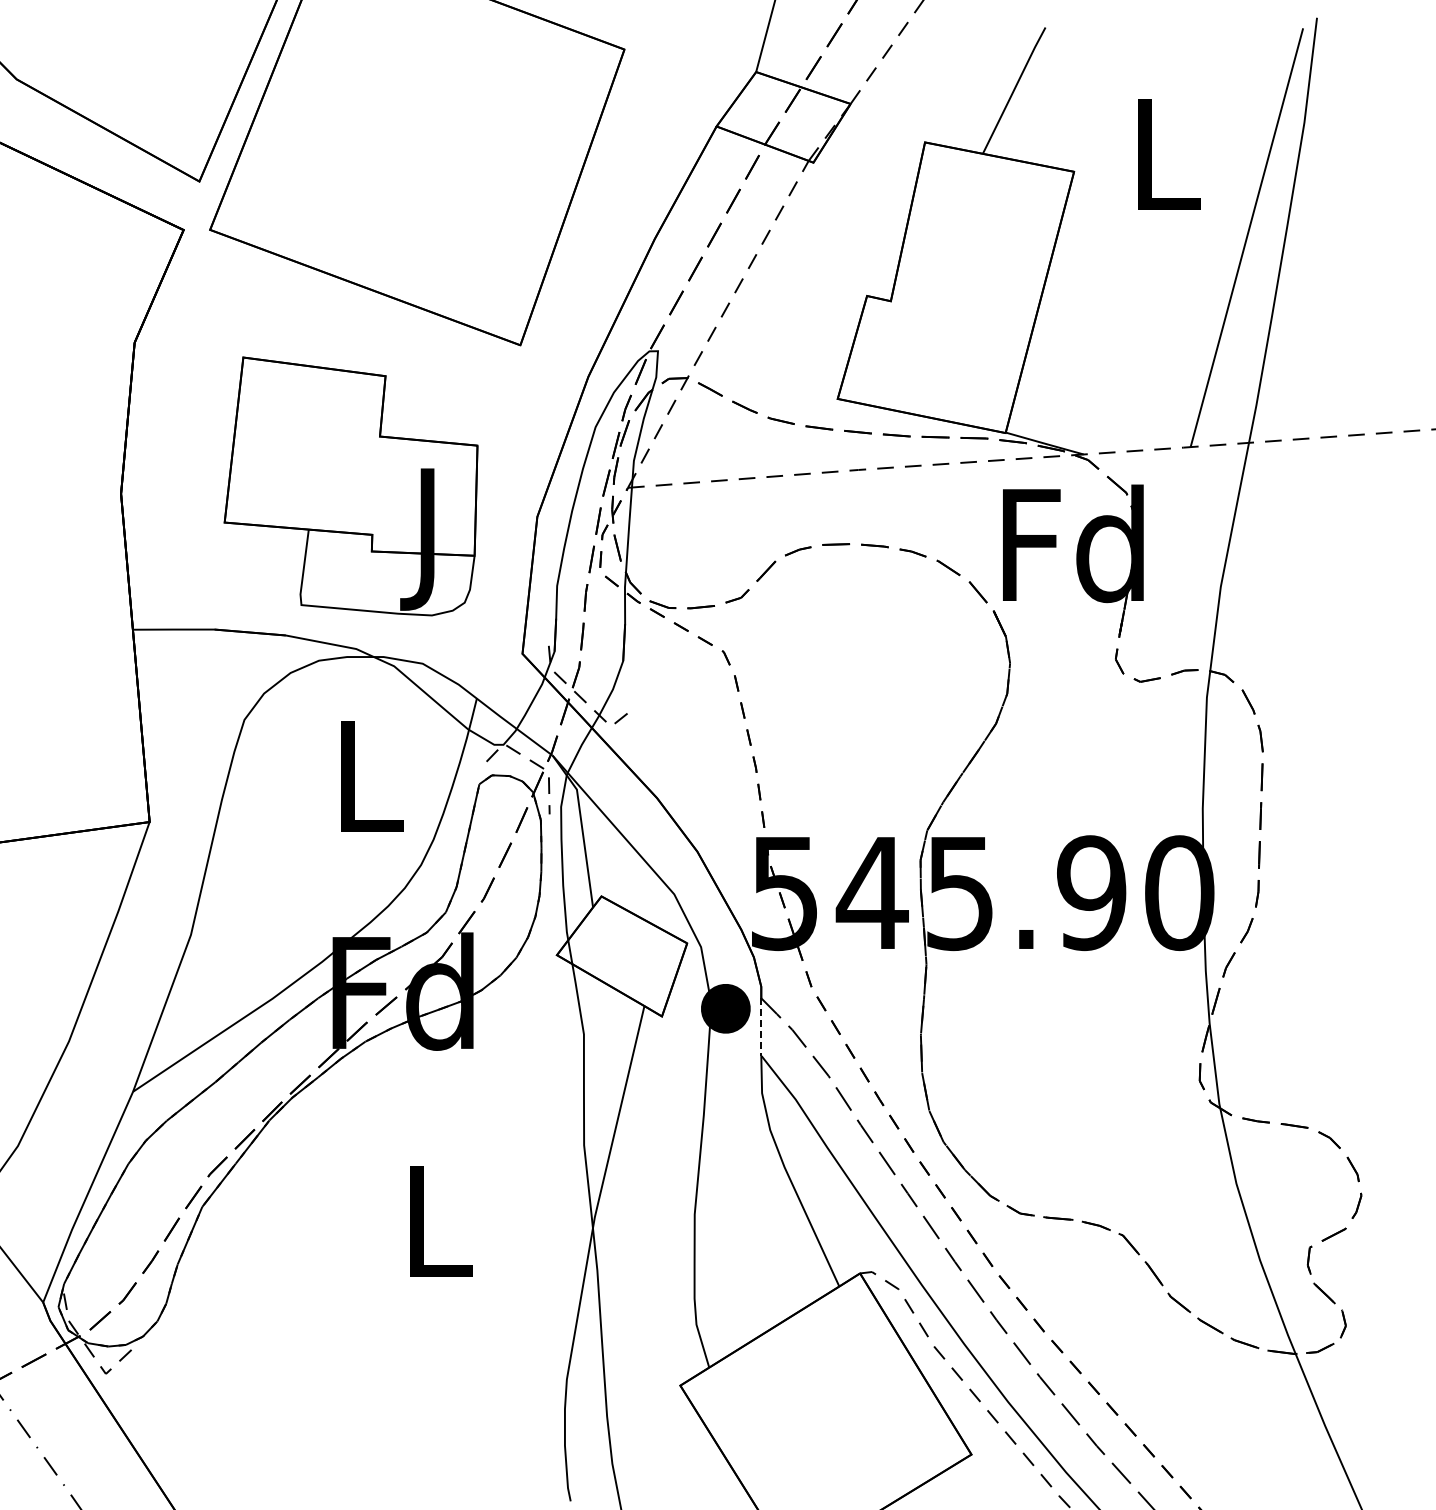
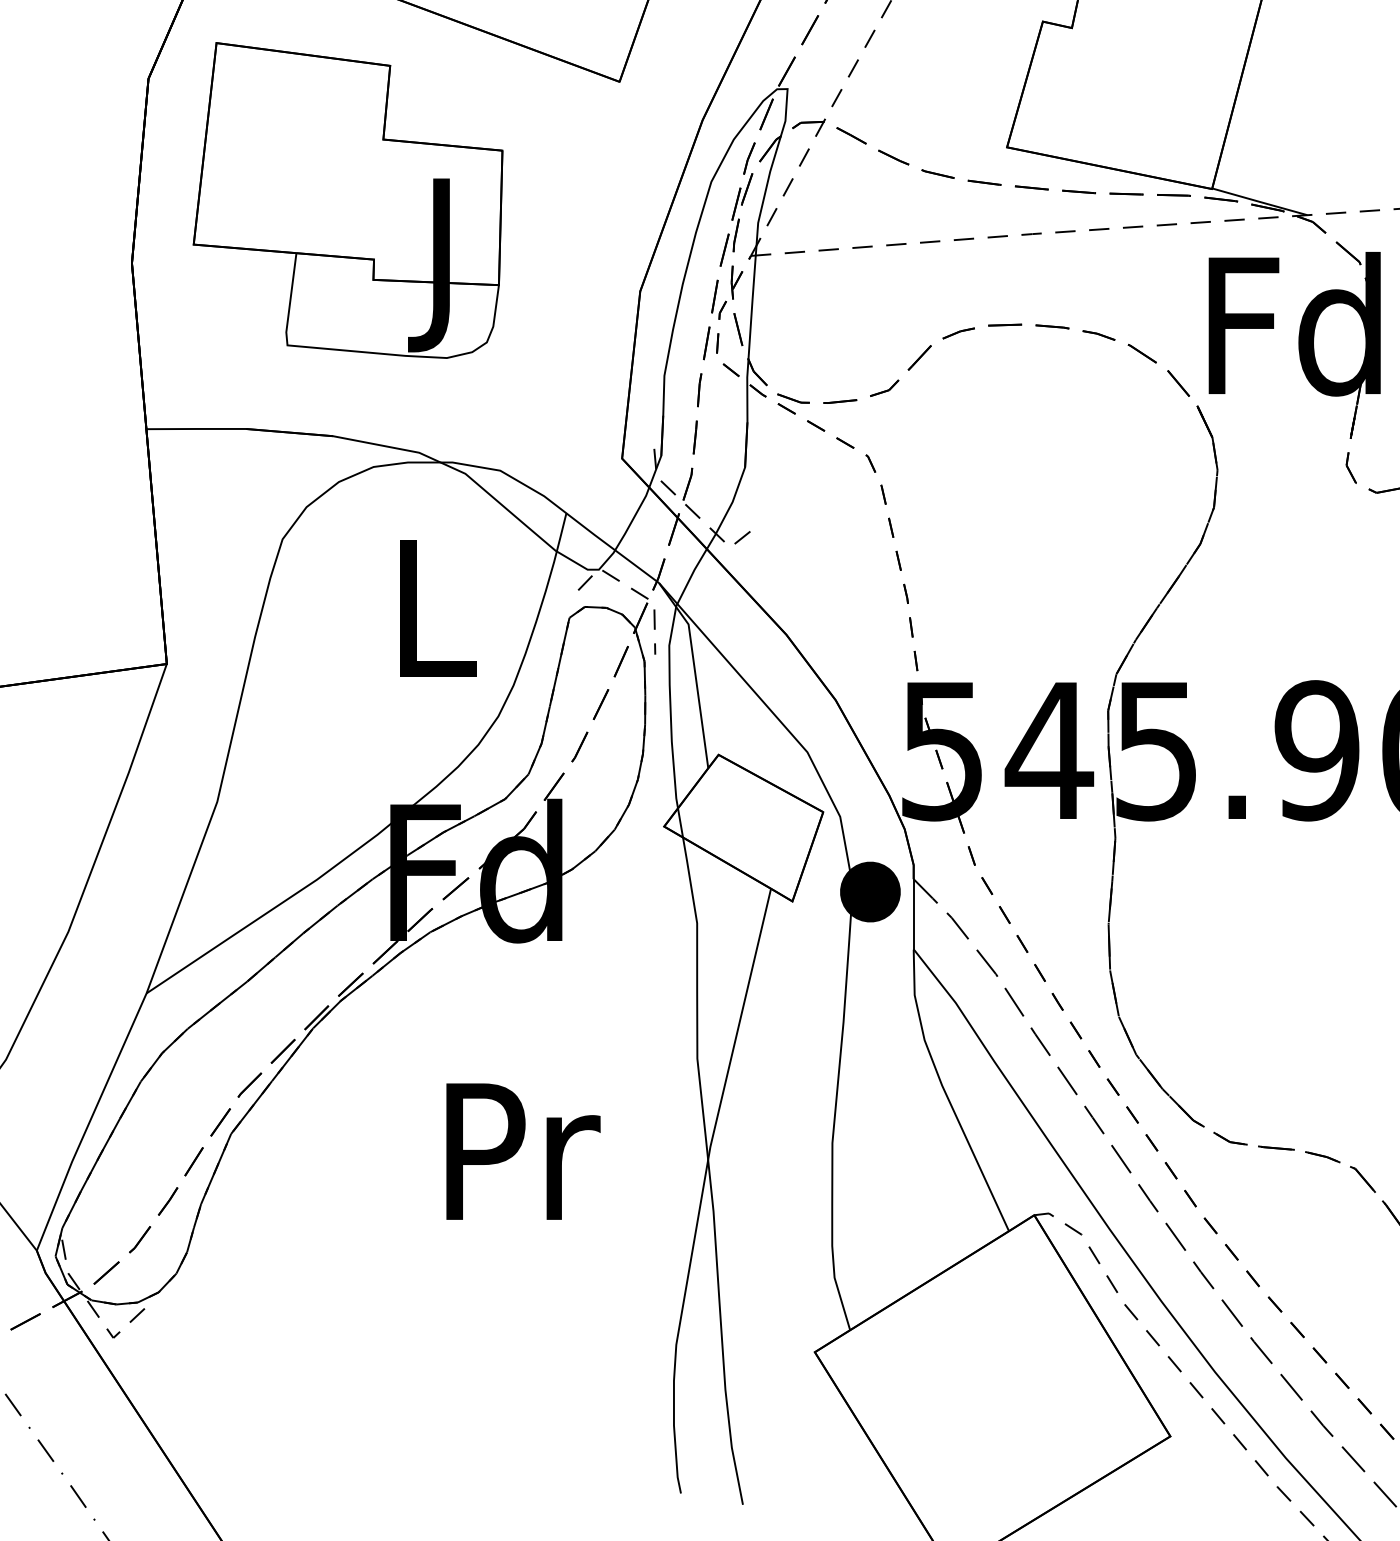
part: (350, 486) -> (347, 200), moved
line: (761, 1026) -> (913, 913), dashed -> solid
text: (441, 1221) -> (523, 1151), L -> Pr

